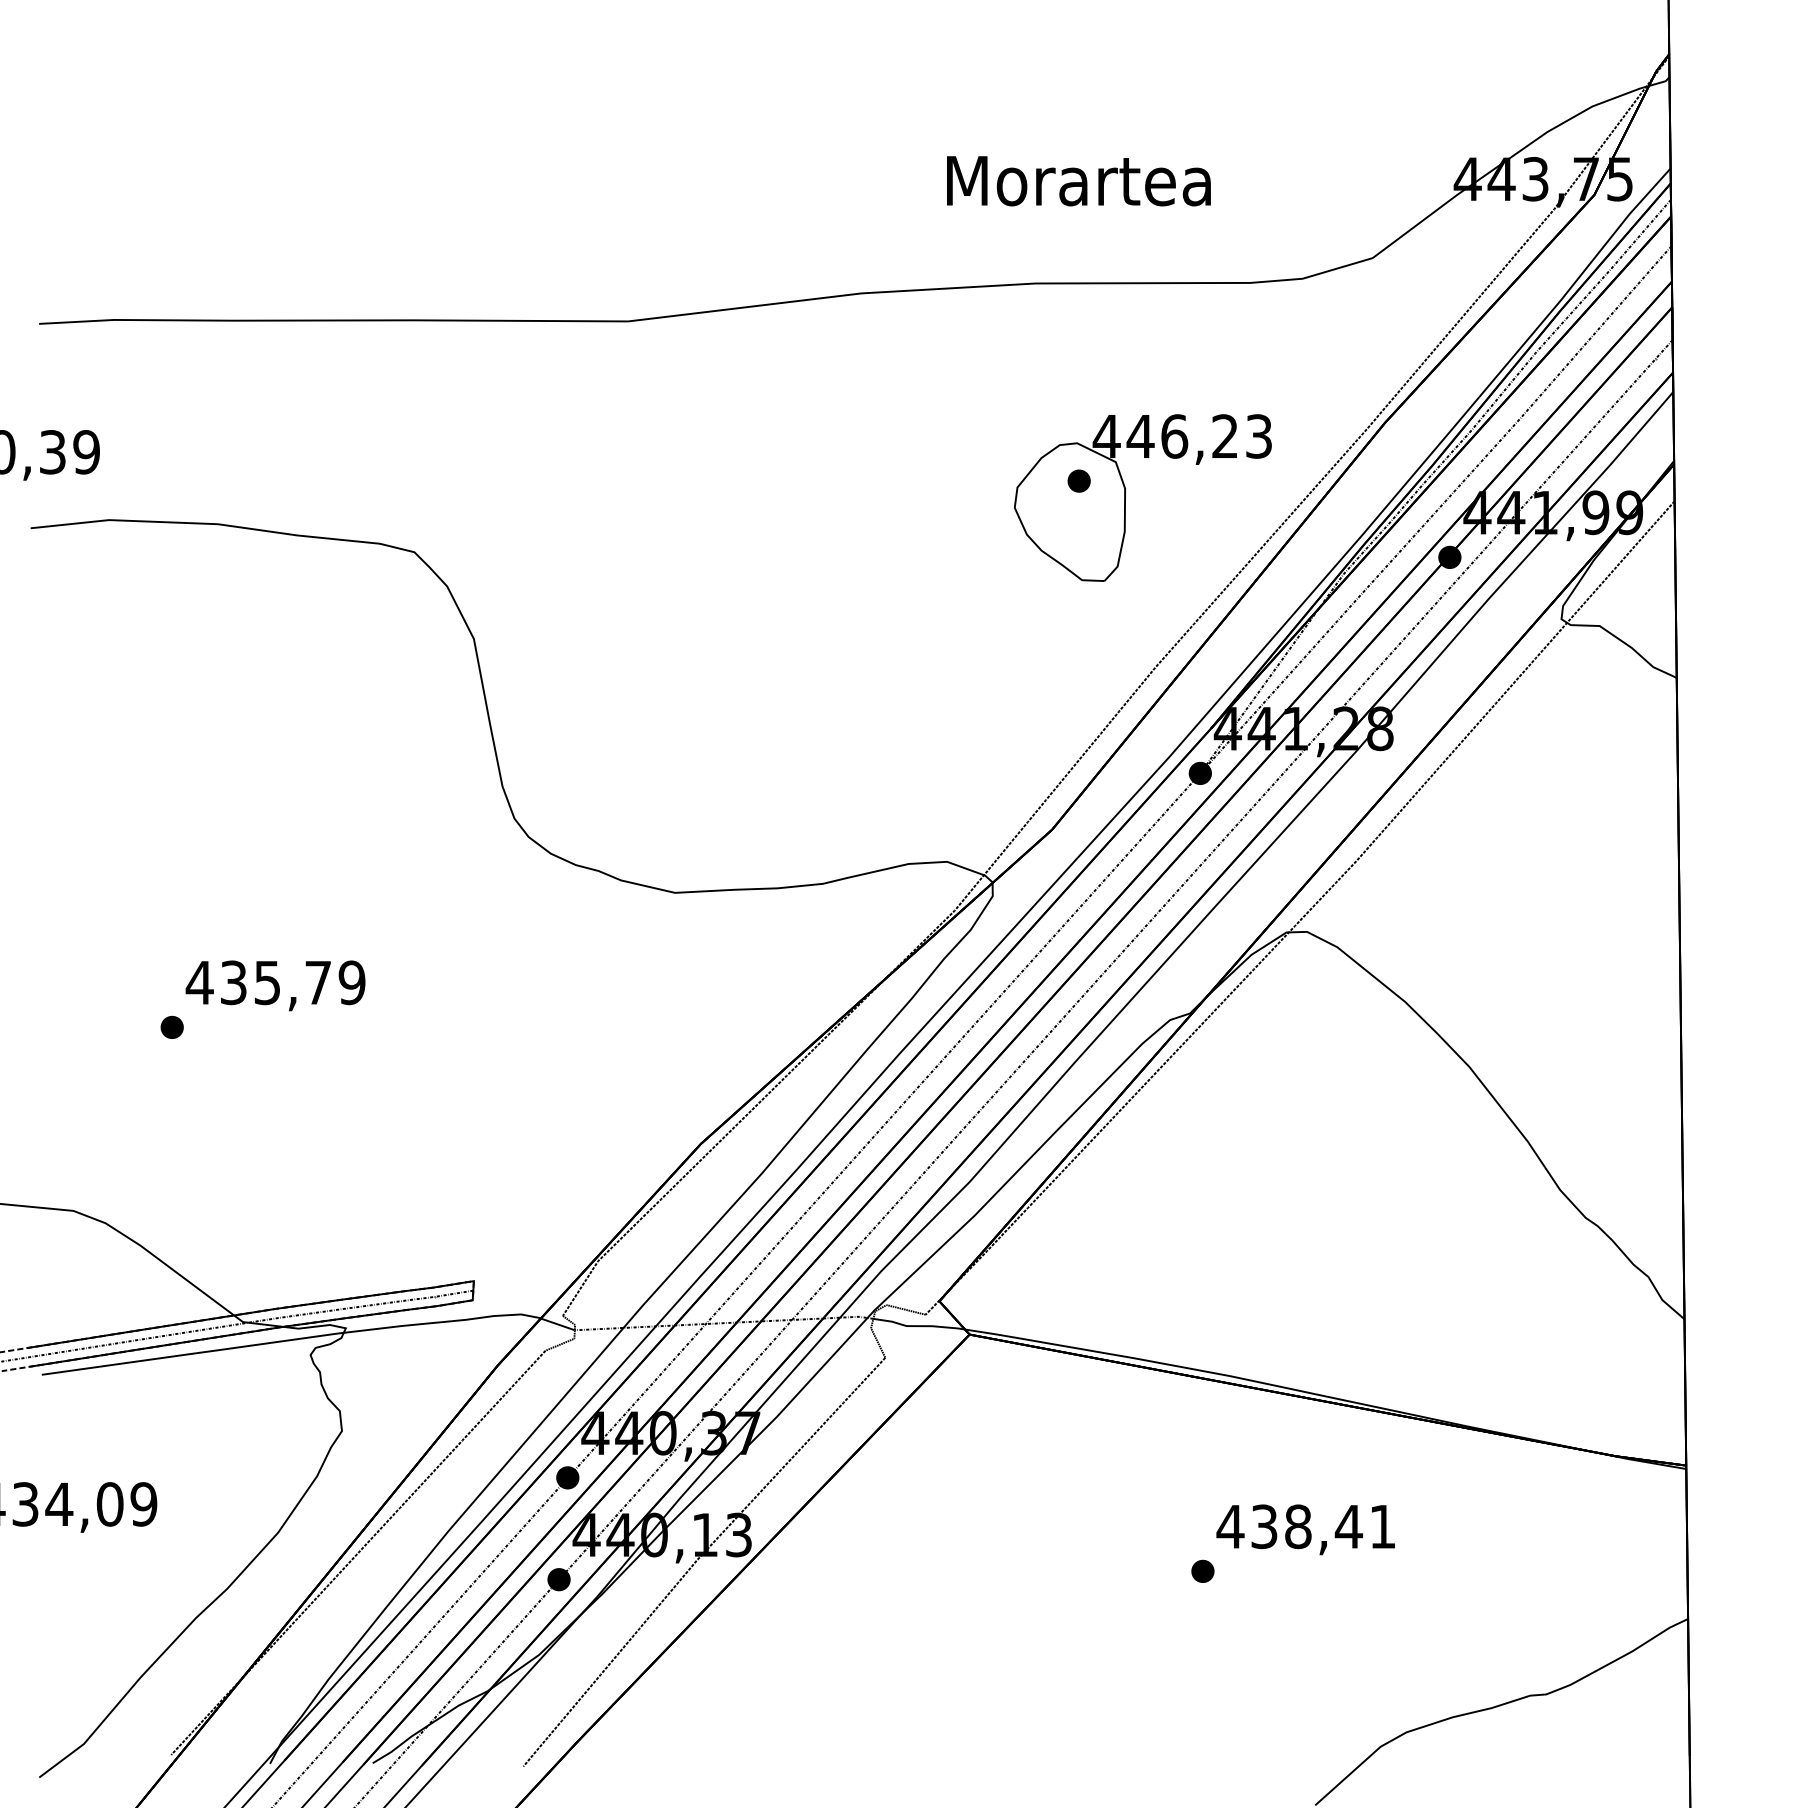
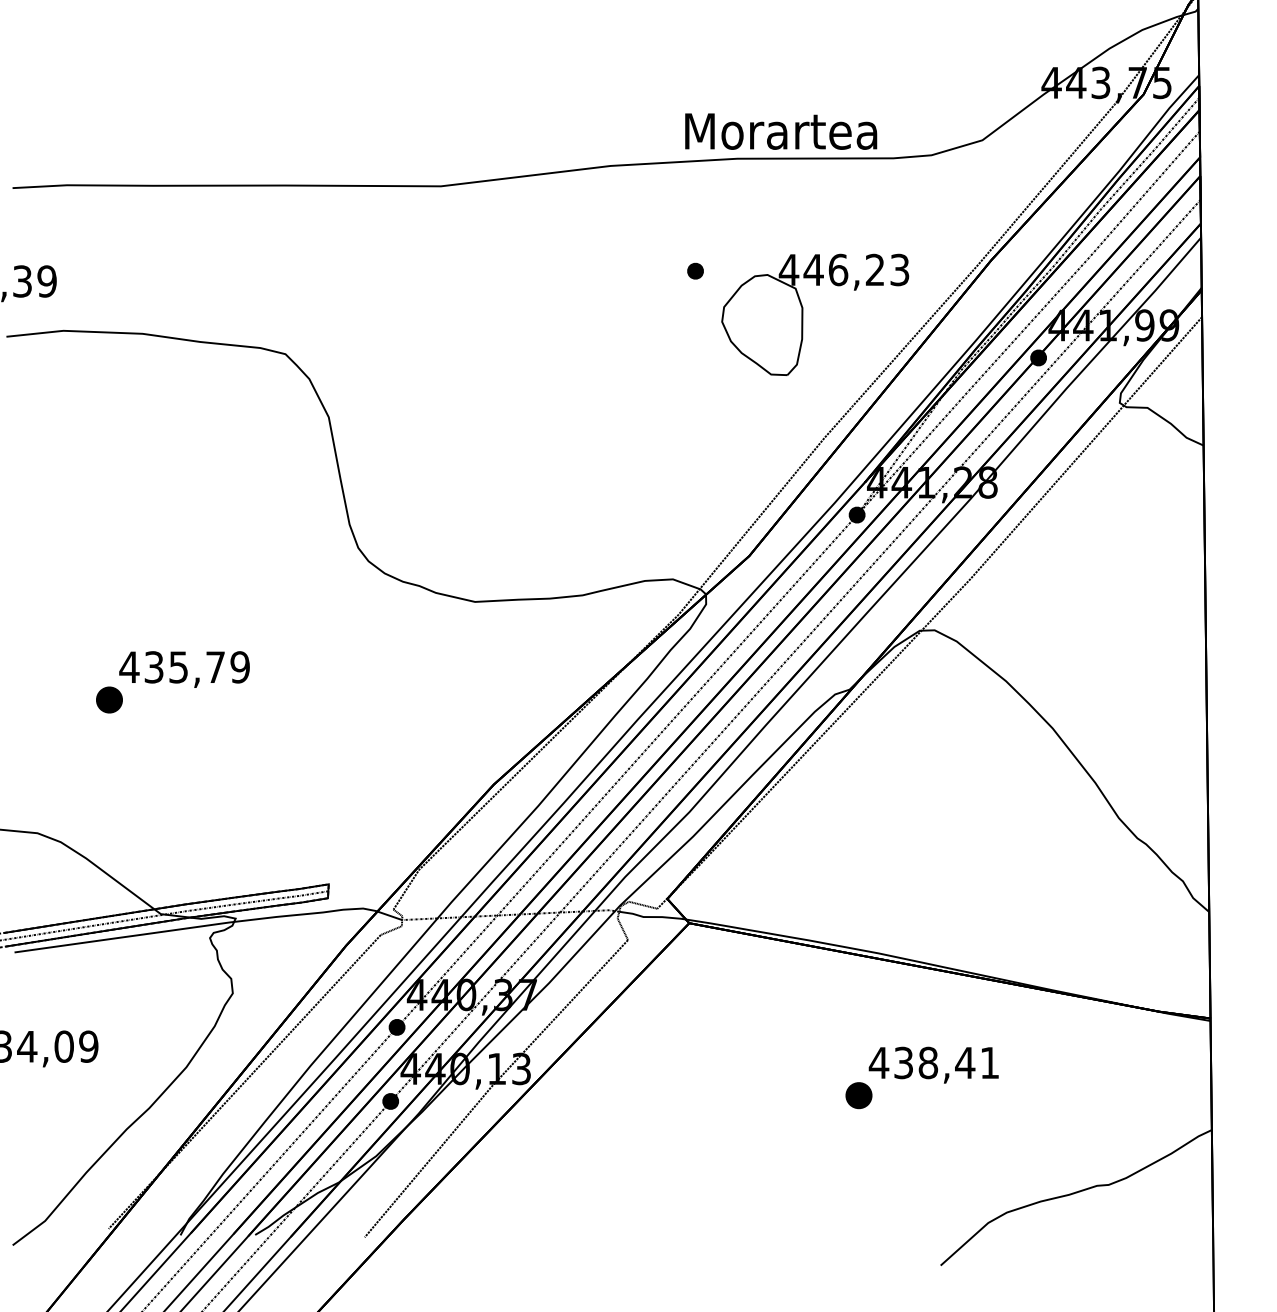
text: (1078, 181) -> (780, 131), moved
part: (1078, 480) -> (695, 270), moved
part: (171, 1026) -> (108, 699), size x1.6
part: (1202, 1570) -> (858, 1094), size x1.6

